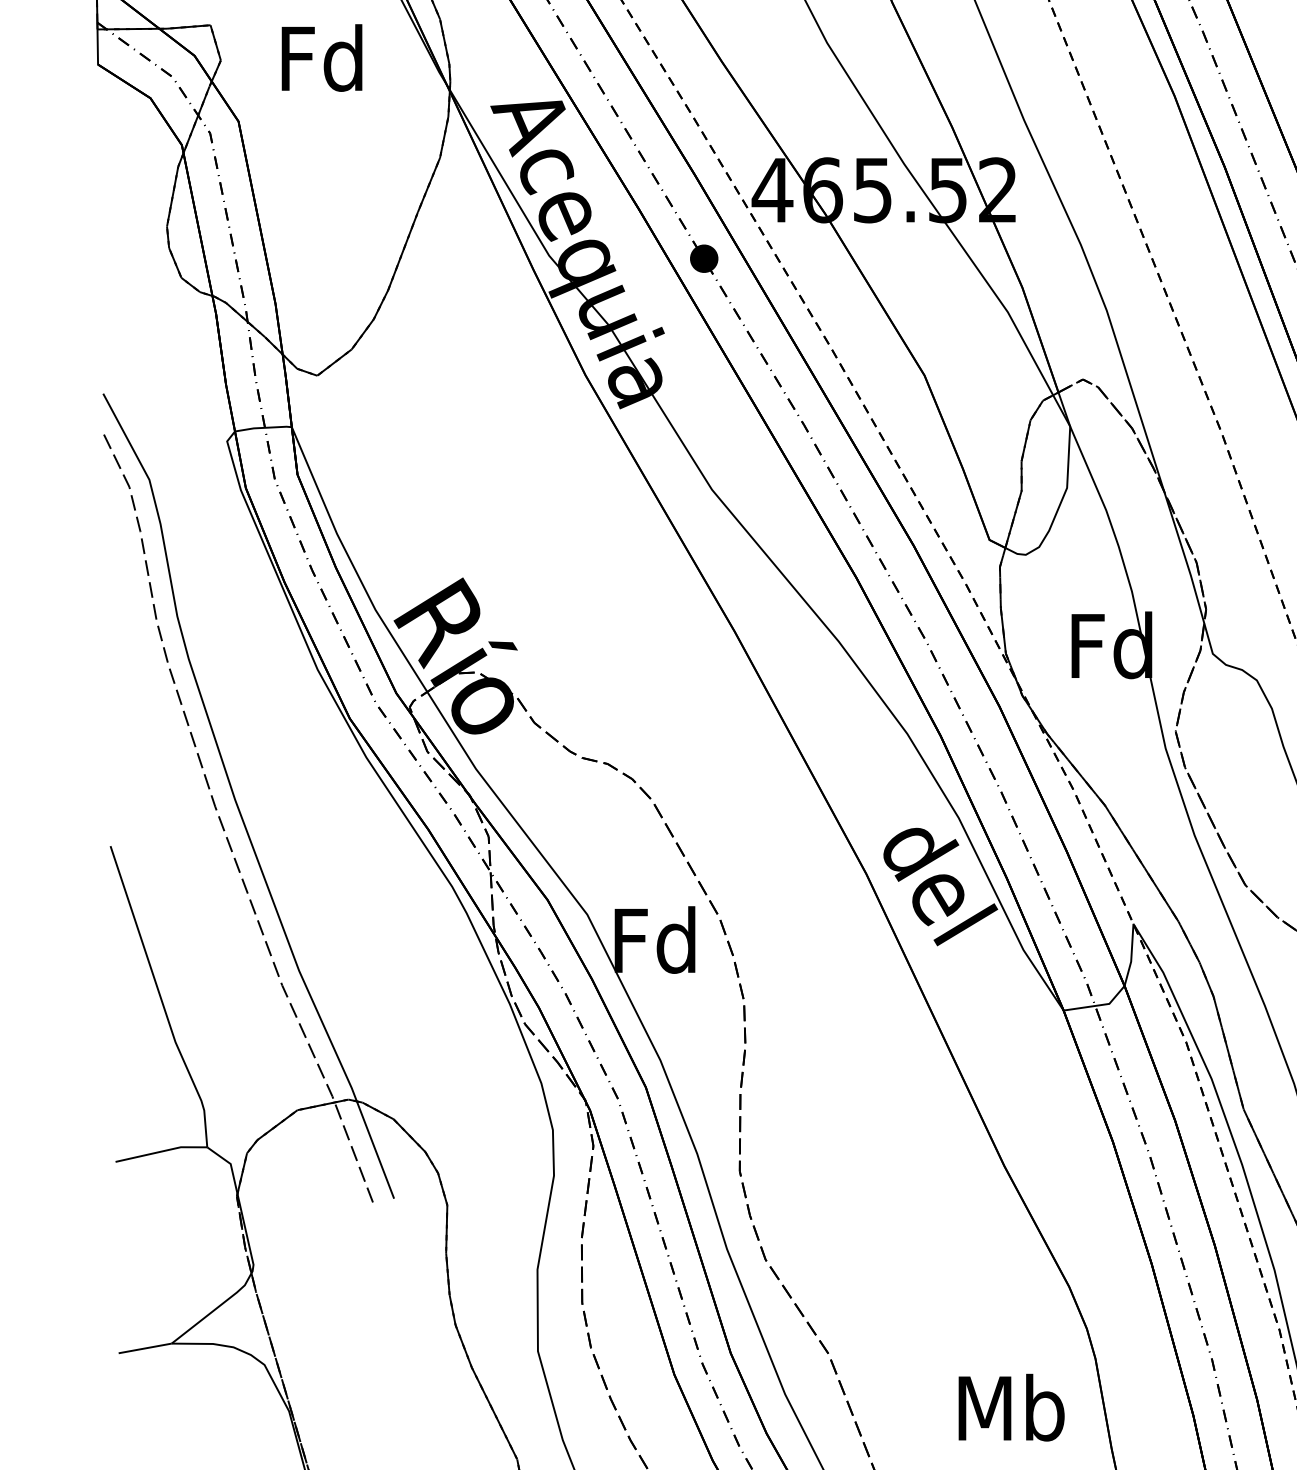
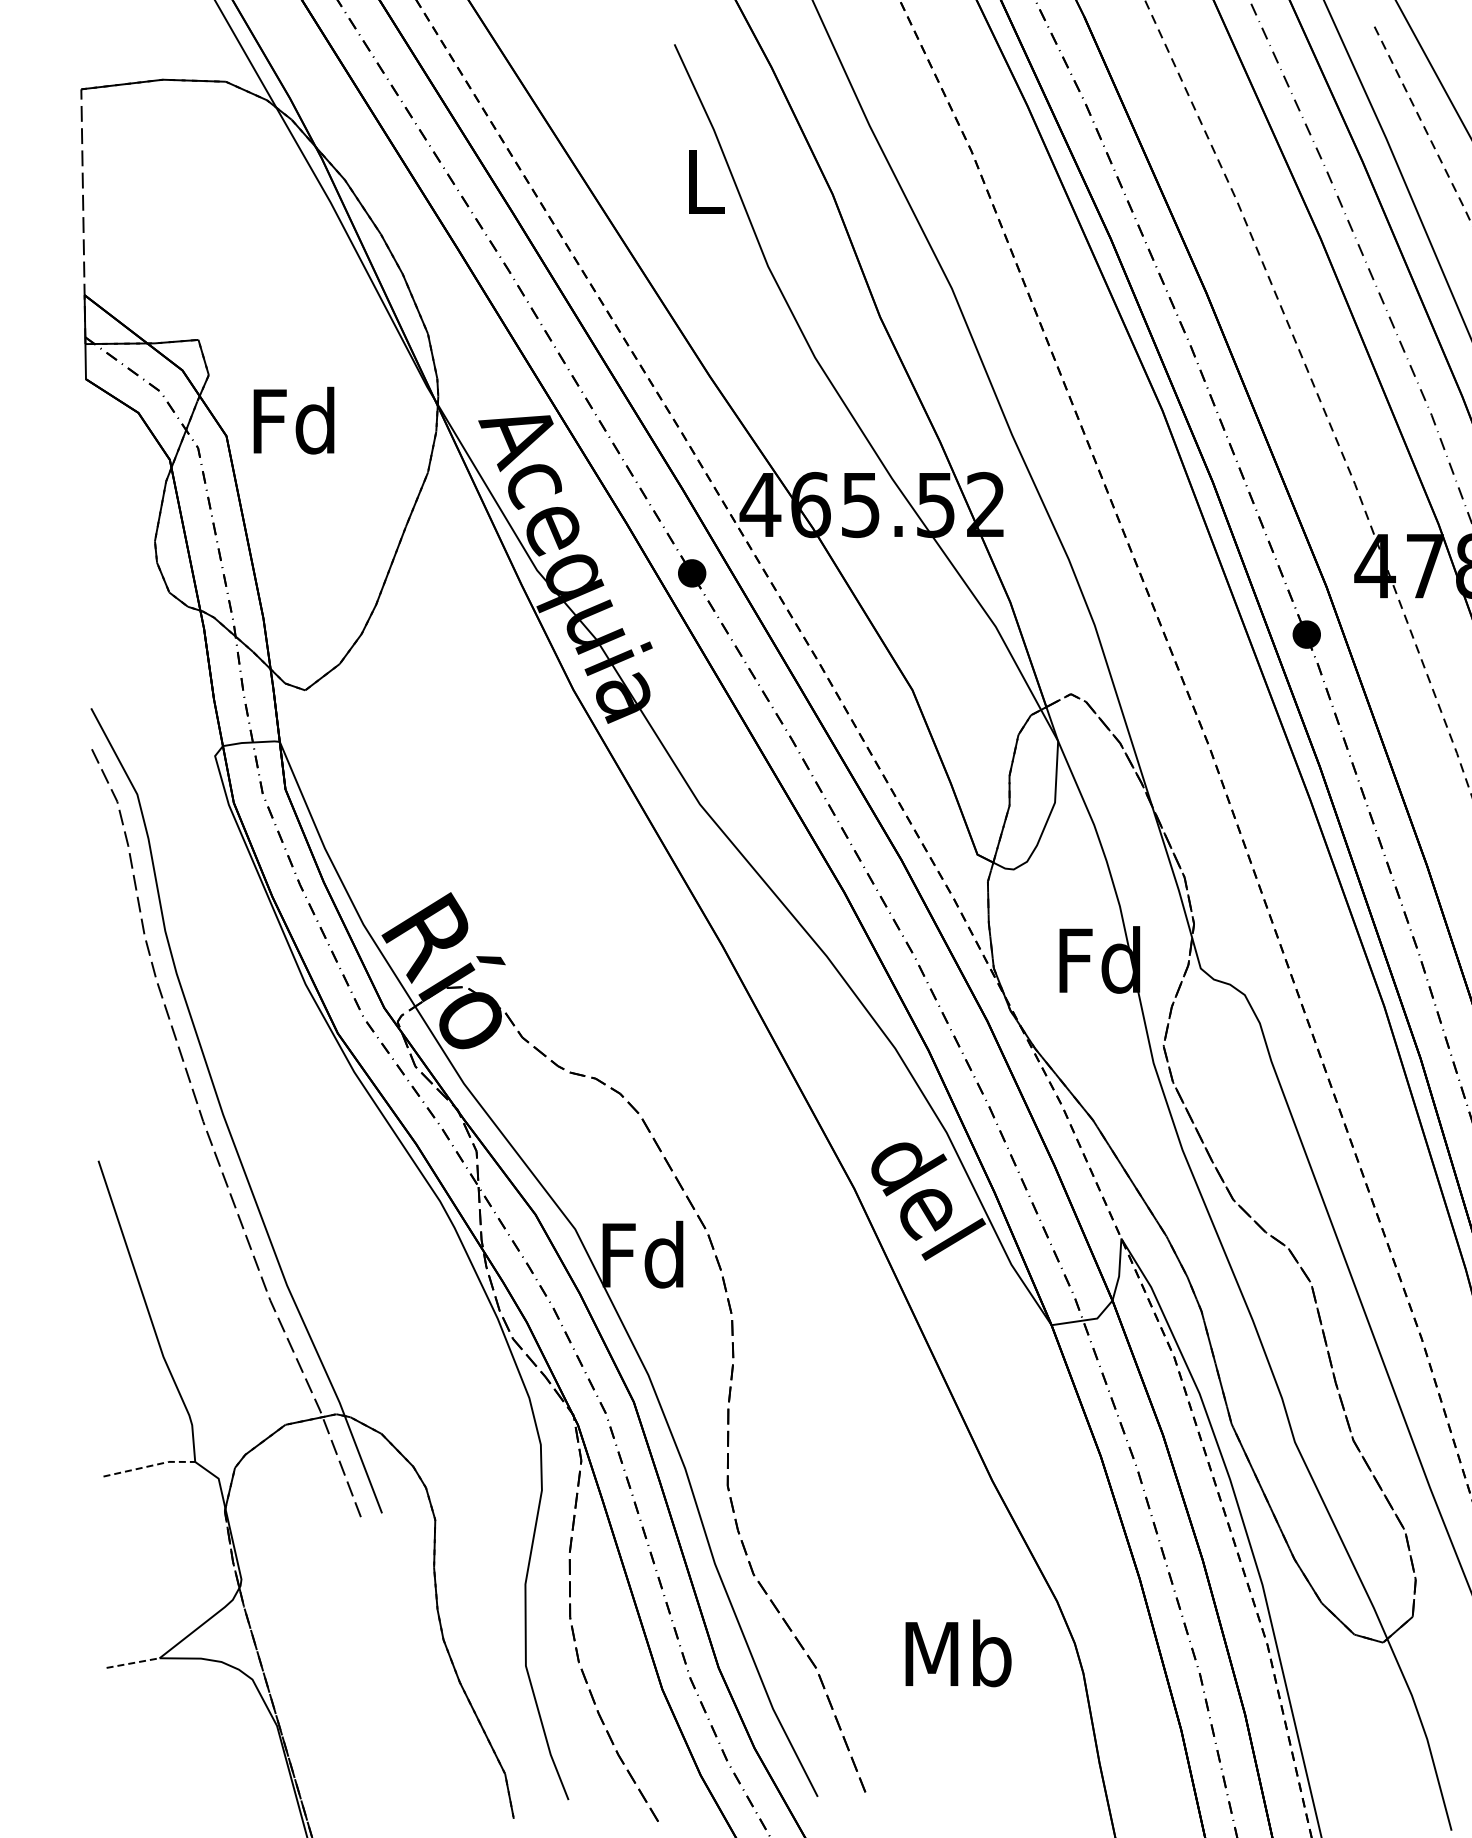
text: (321, 57) -> (293, 420), moved
line: (162, 1151) -> (150, 1466), solid -> dashed
line: (145, 1348) -> (133, 1663), solid -> dashed
text: (1011, 1407) -> (958, 1653), moved

